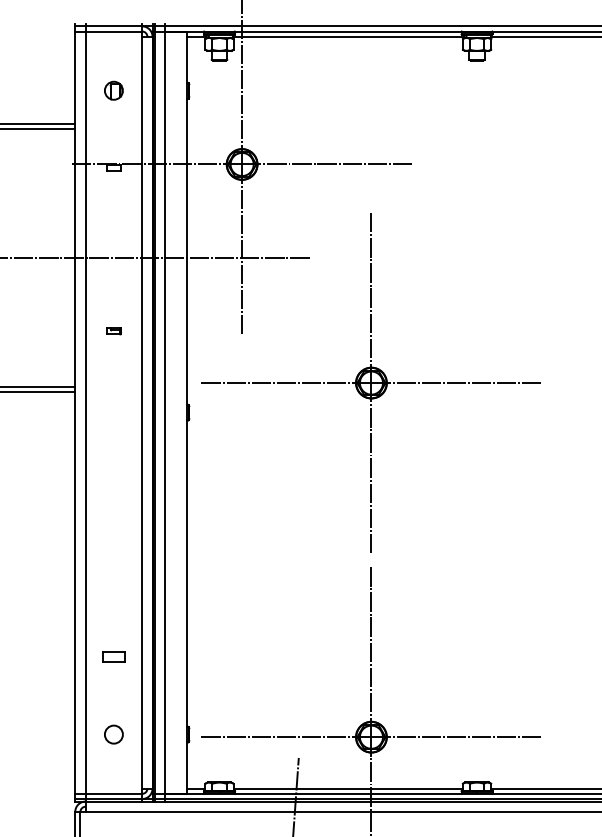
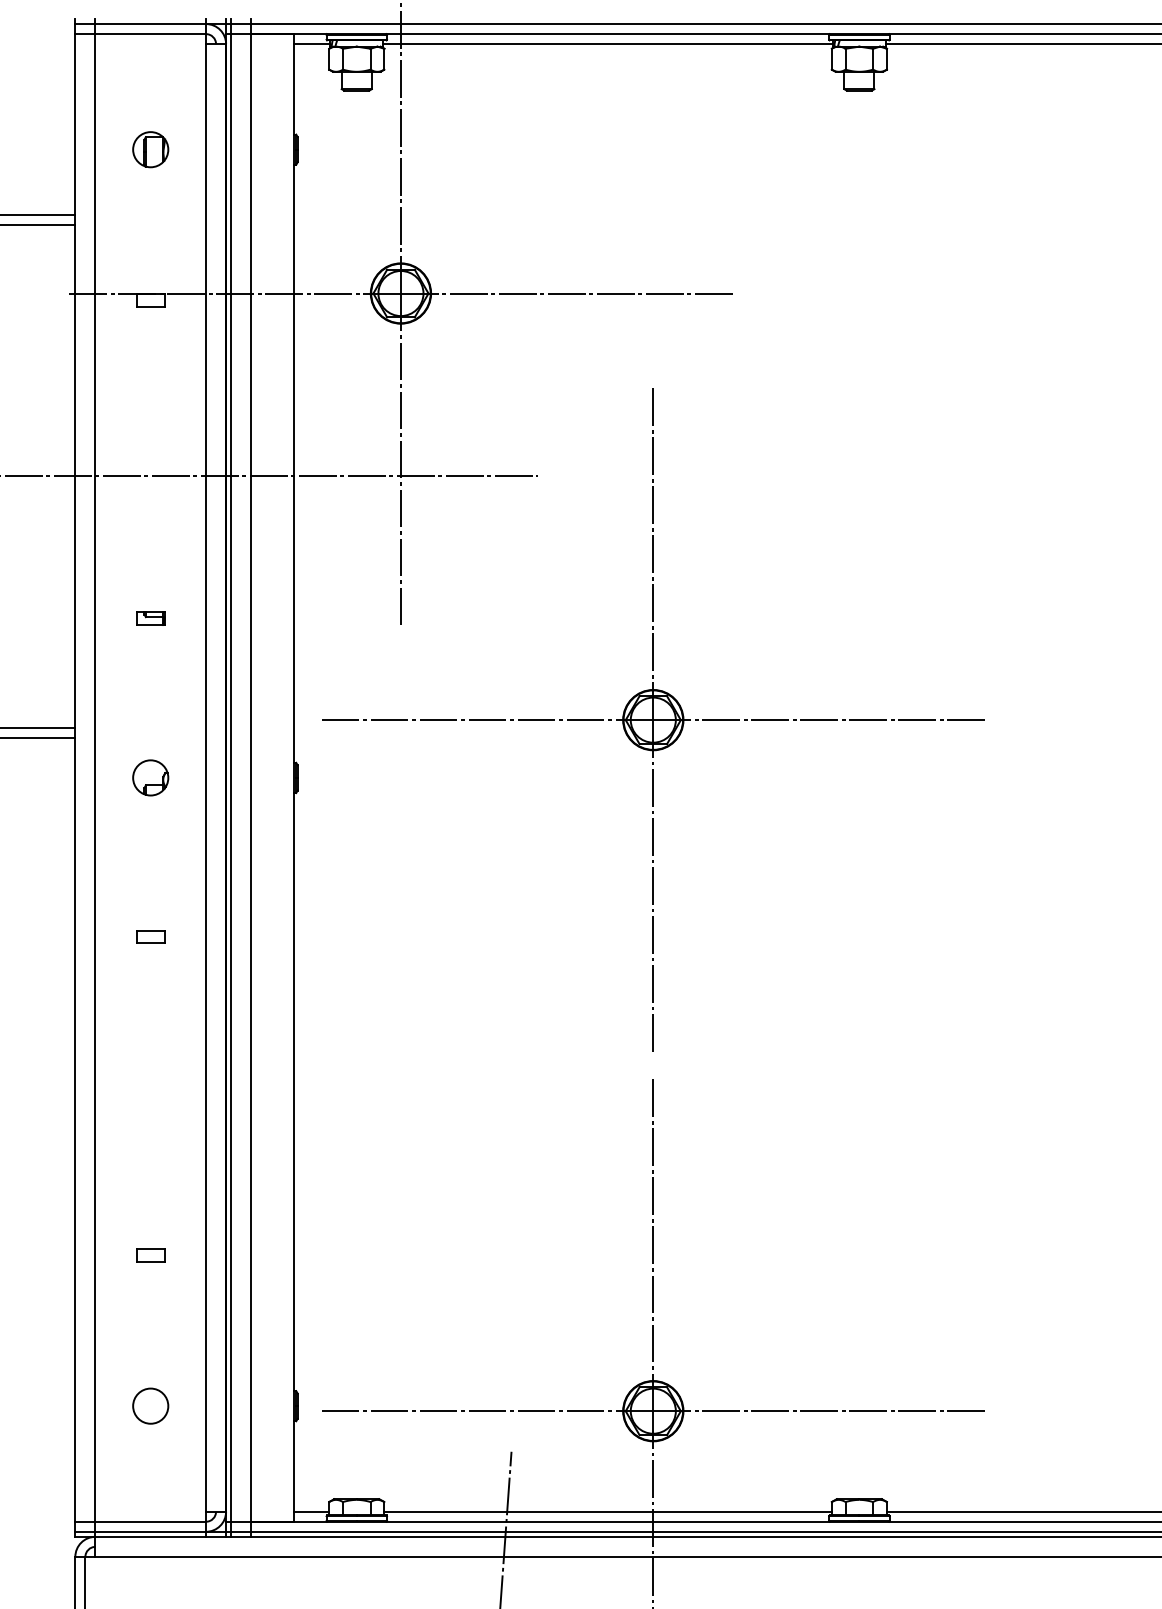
part: (113, 412) -> (149, 777), added
part: (113, 493) -> (149, 935), added
part: (113, 657) -> (149, 1255), size x0.62

